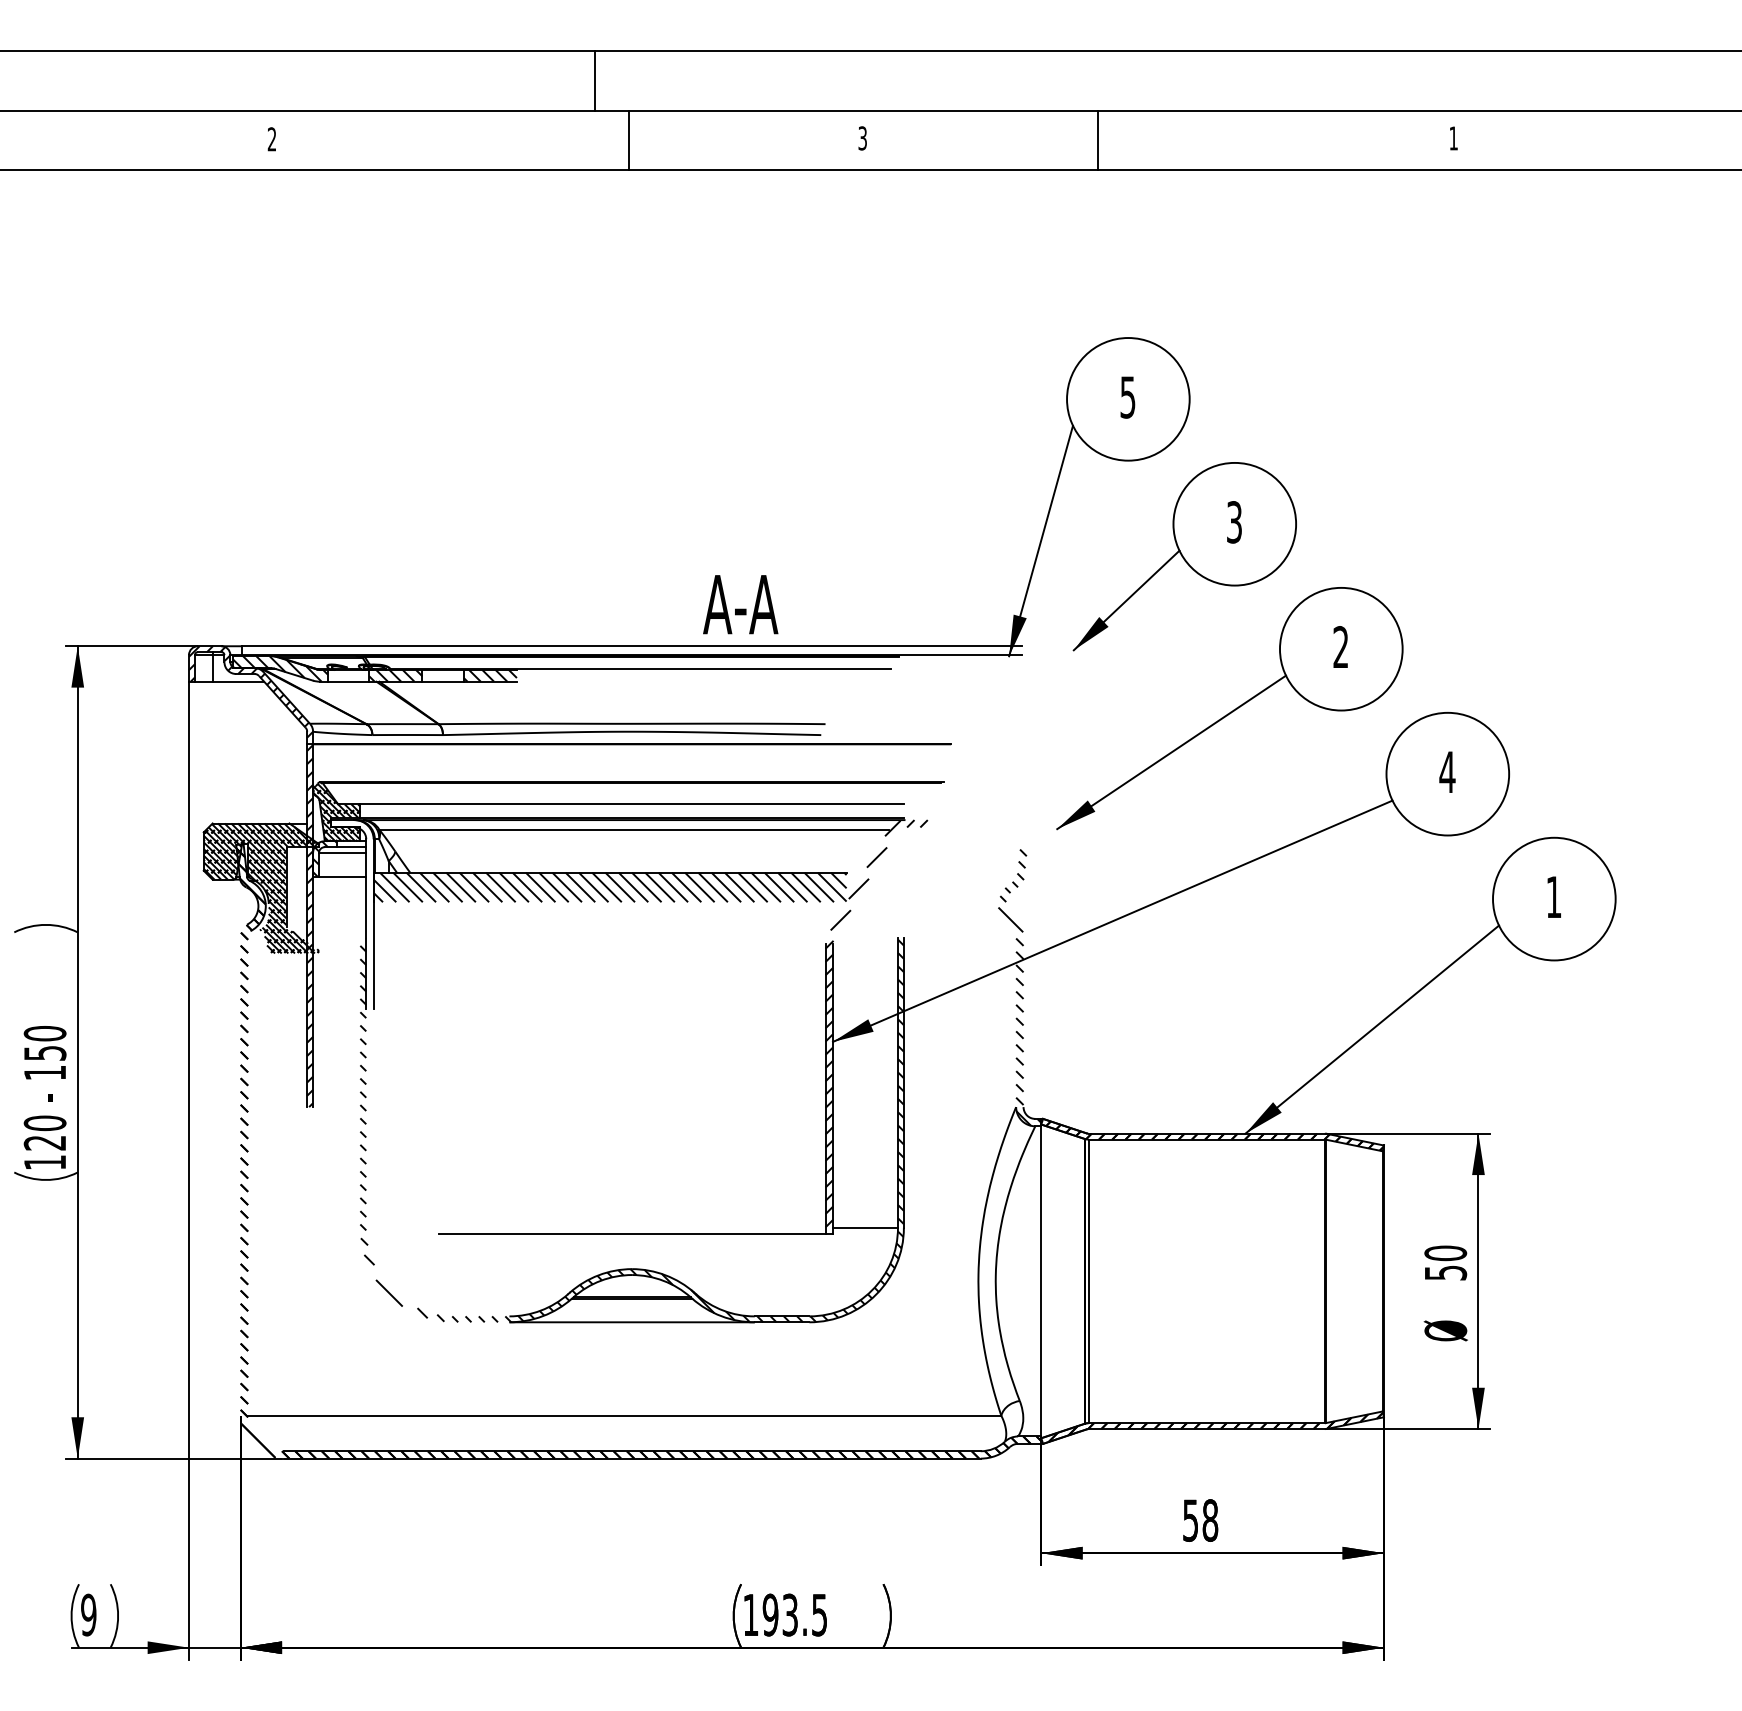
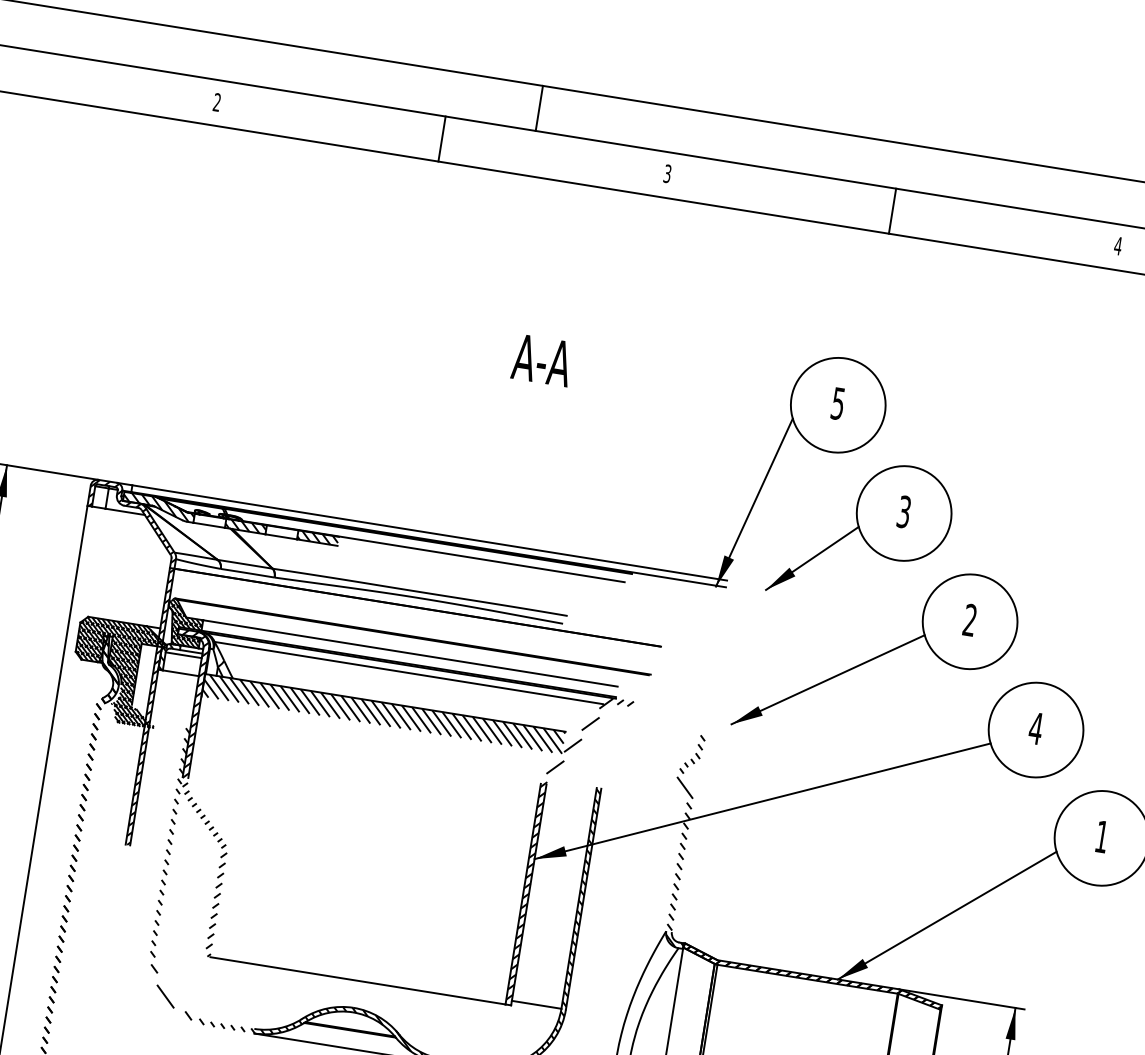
line: (595, 80) -> (539, 108), moved
text: (1453, 138) -> (1118, 246), 1 -> 4
line: (629, 139) -> (442, 138), moved
line: (1098, 139) -> (892, 210), moved
text: (740, 604) -> (542, 360), moved
hatch: (384, 1026) -> (194, 792), added

